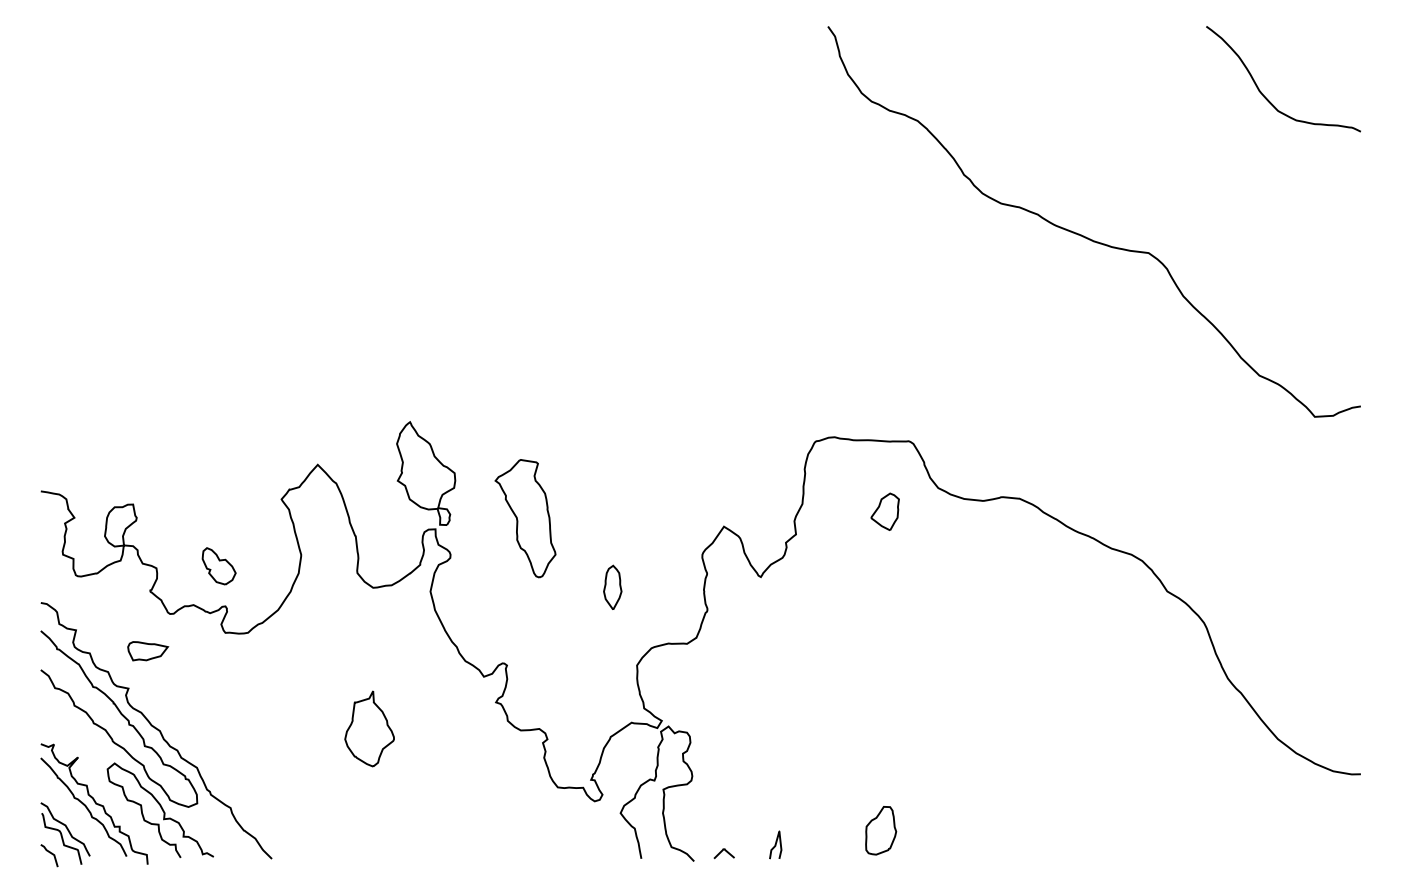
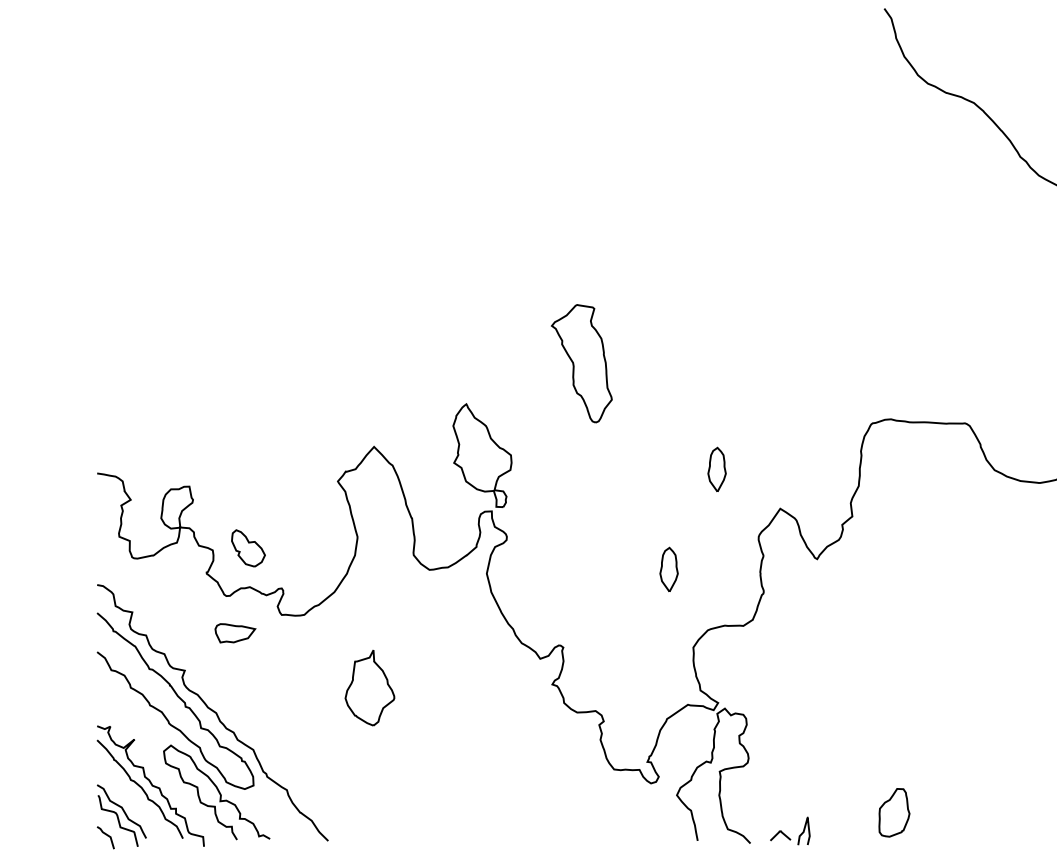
part: (660, 486) -> (716, 468), added
part: (884, 511) -> (940, 493), removed
part: (525, 518) -> (581, 363), moved
part: (218, 566) -> (247, 548), moved
part: (148, 651) -> (235, 633), moved
part: (369, 728) -> (369, 687), moved
part: (881, 830) -> (894, 812), moved
curve: (775, 844) -> (803, 830), moved

